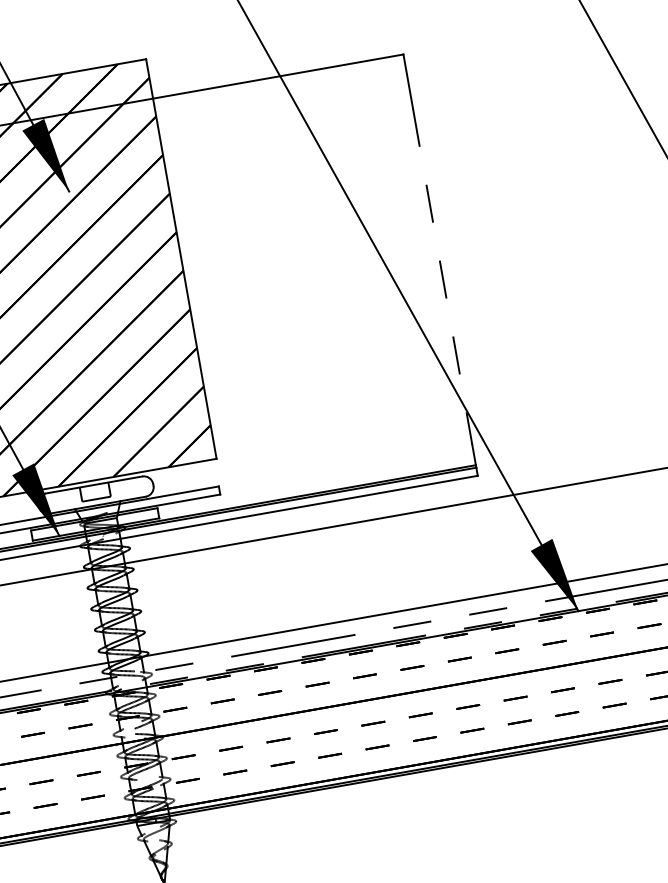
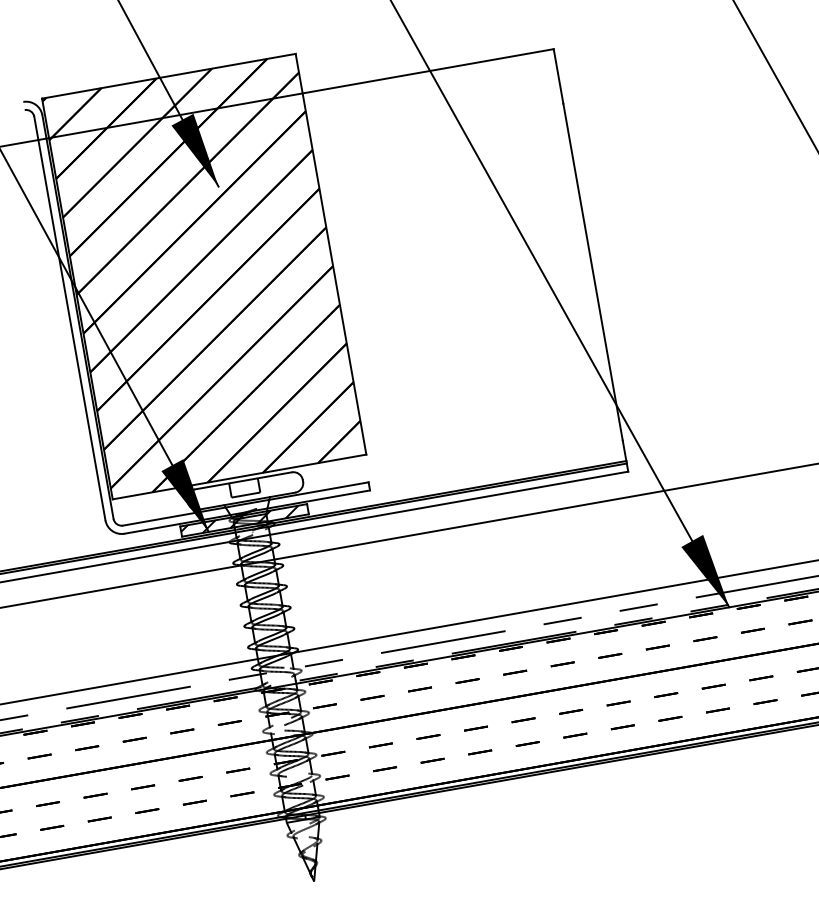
line: (443, 277) -> (593, 272), dashed -> solid
hatch: (90, 523) -> (239, 519), added

